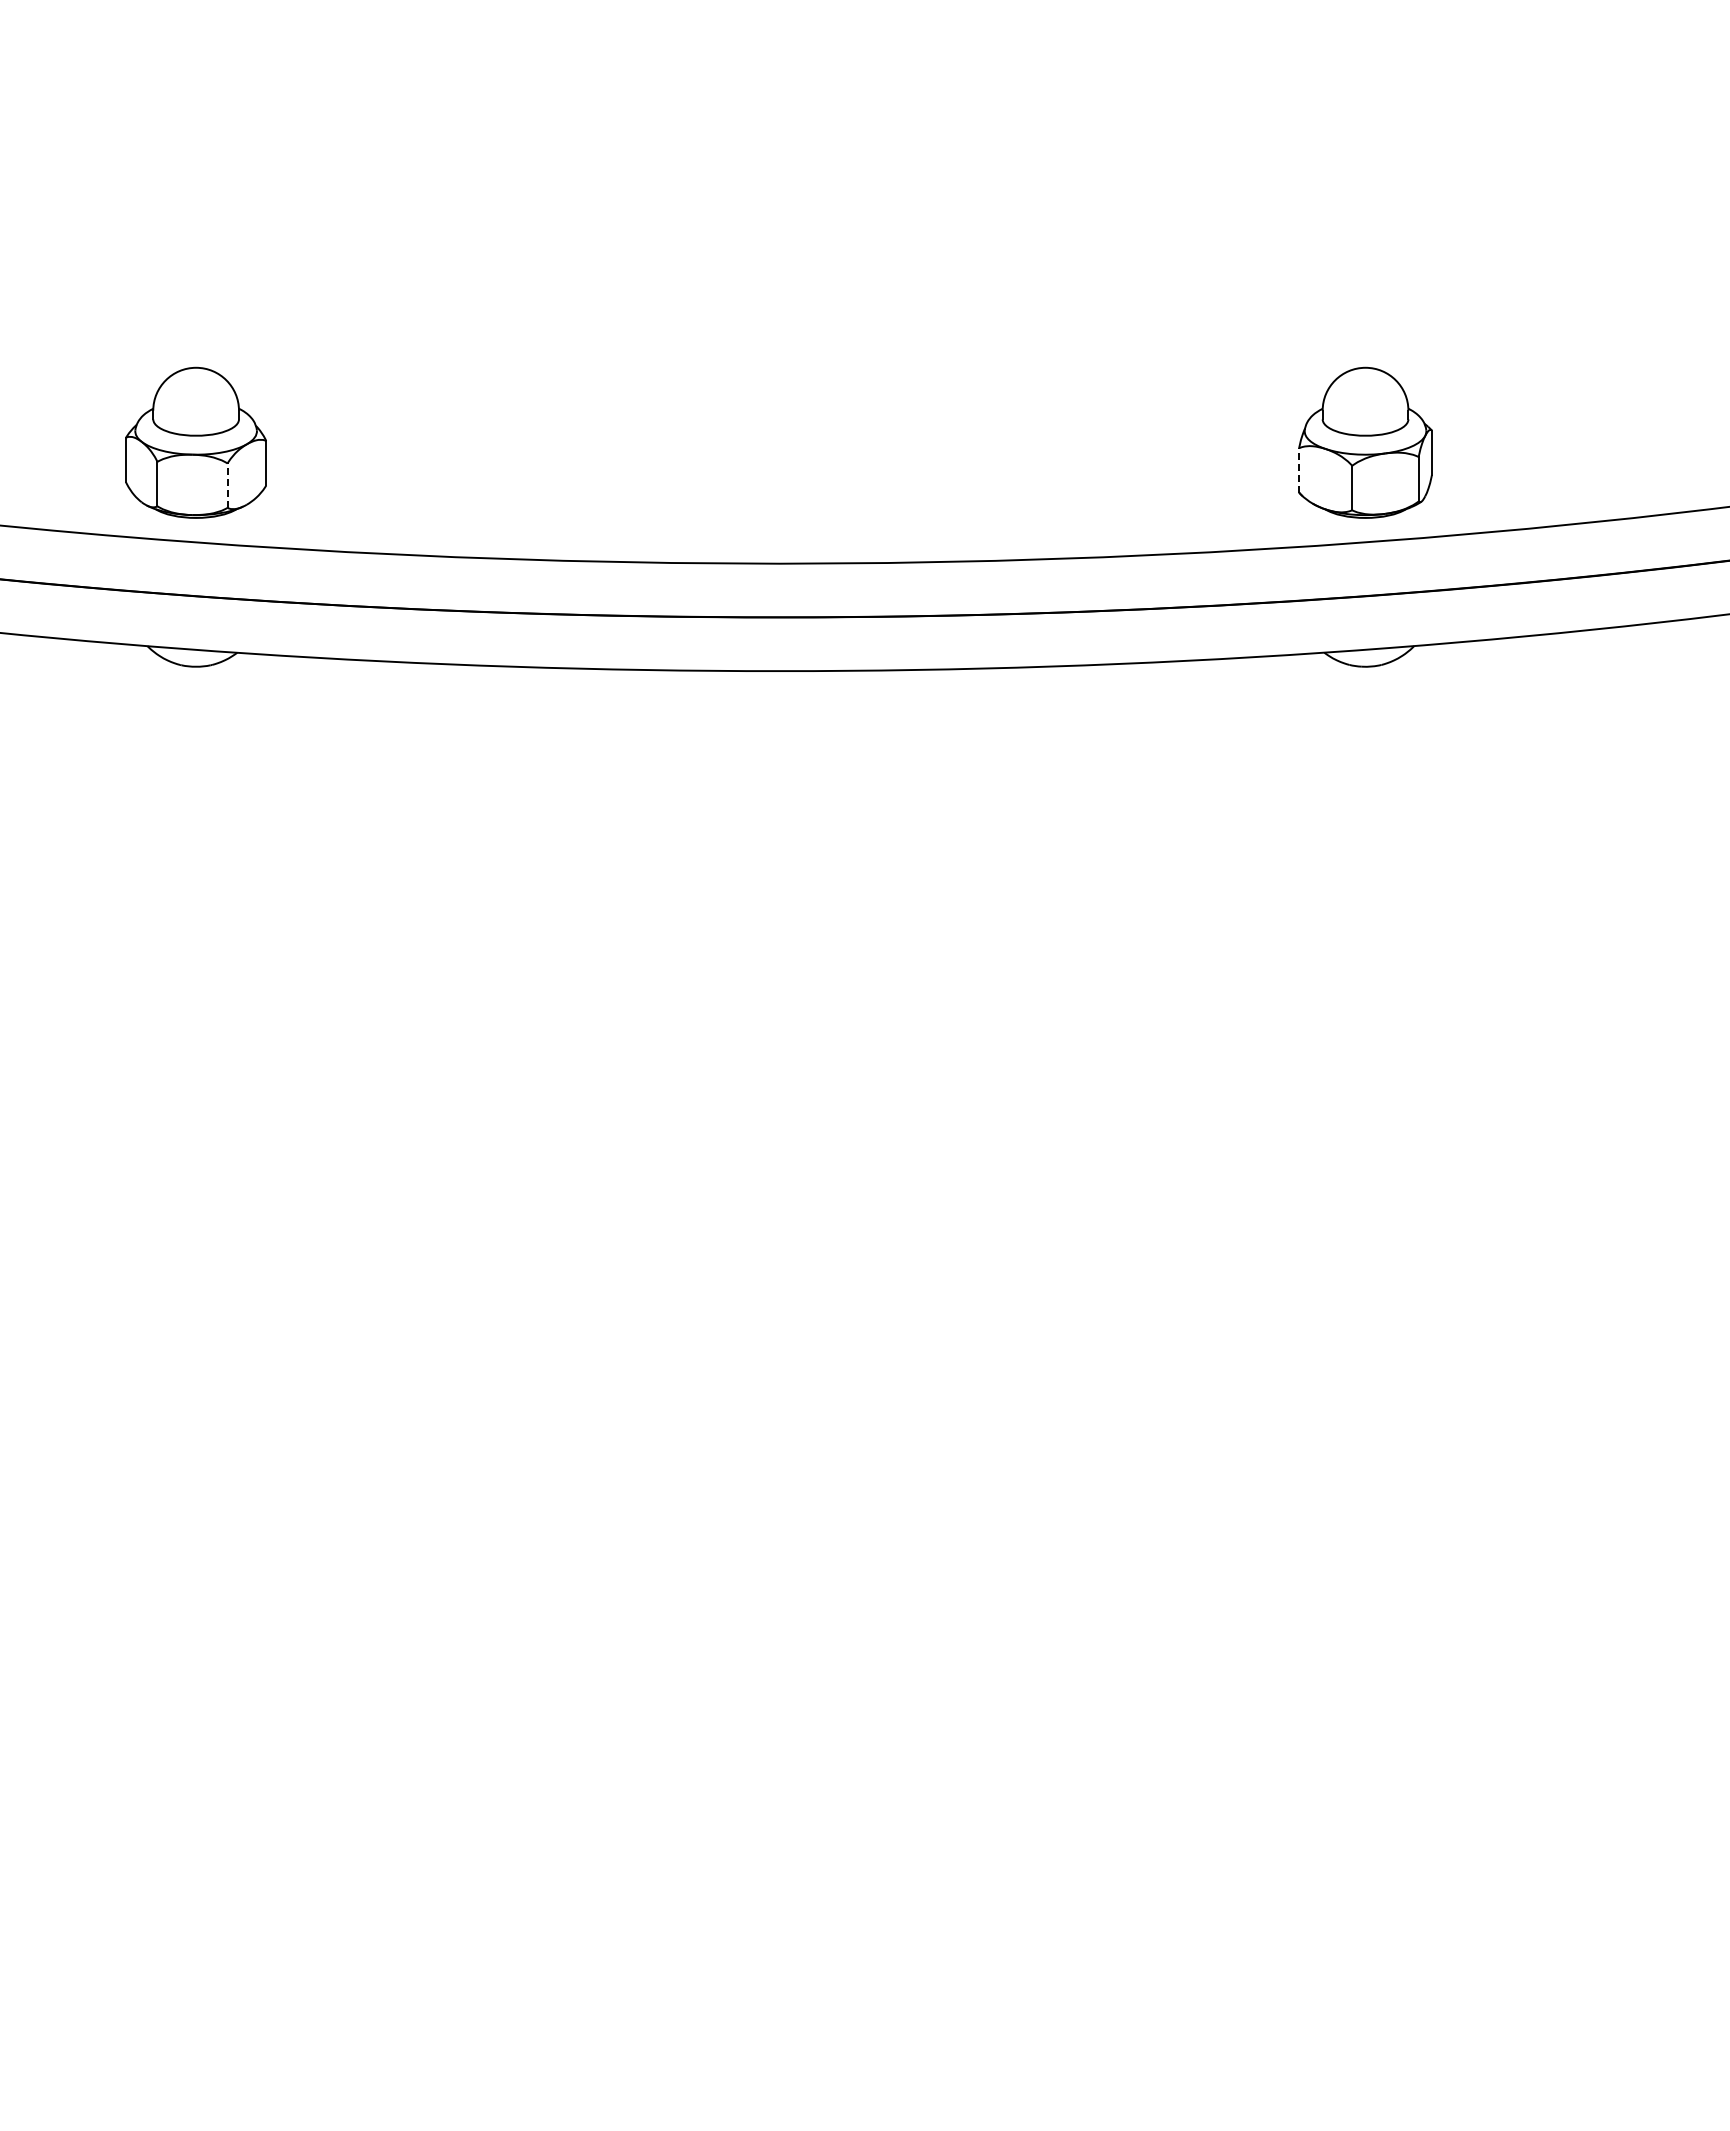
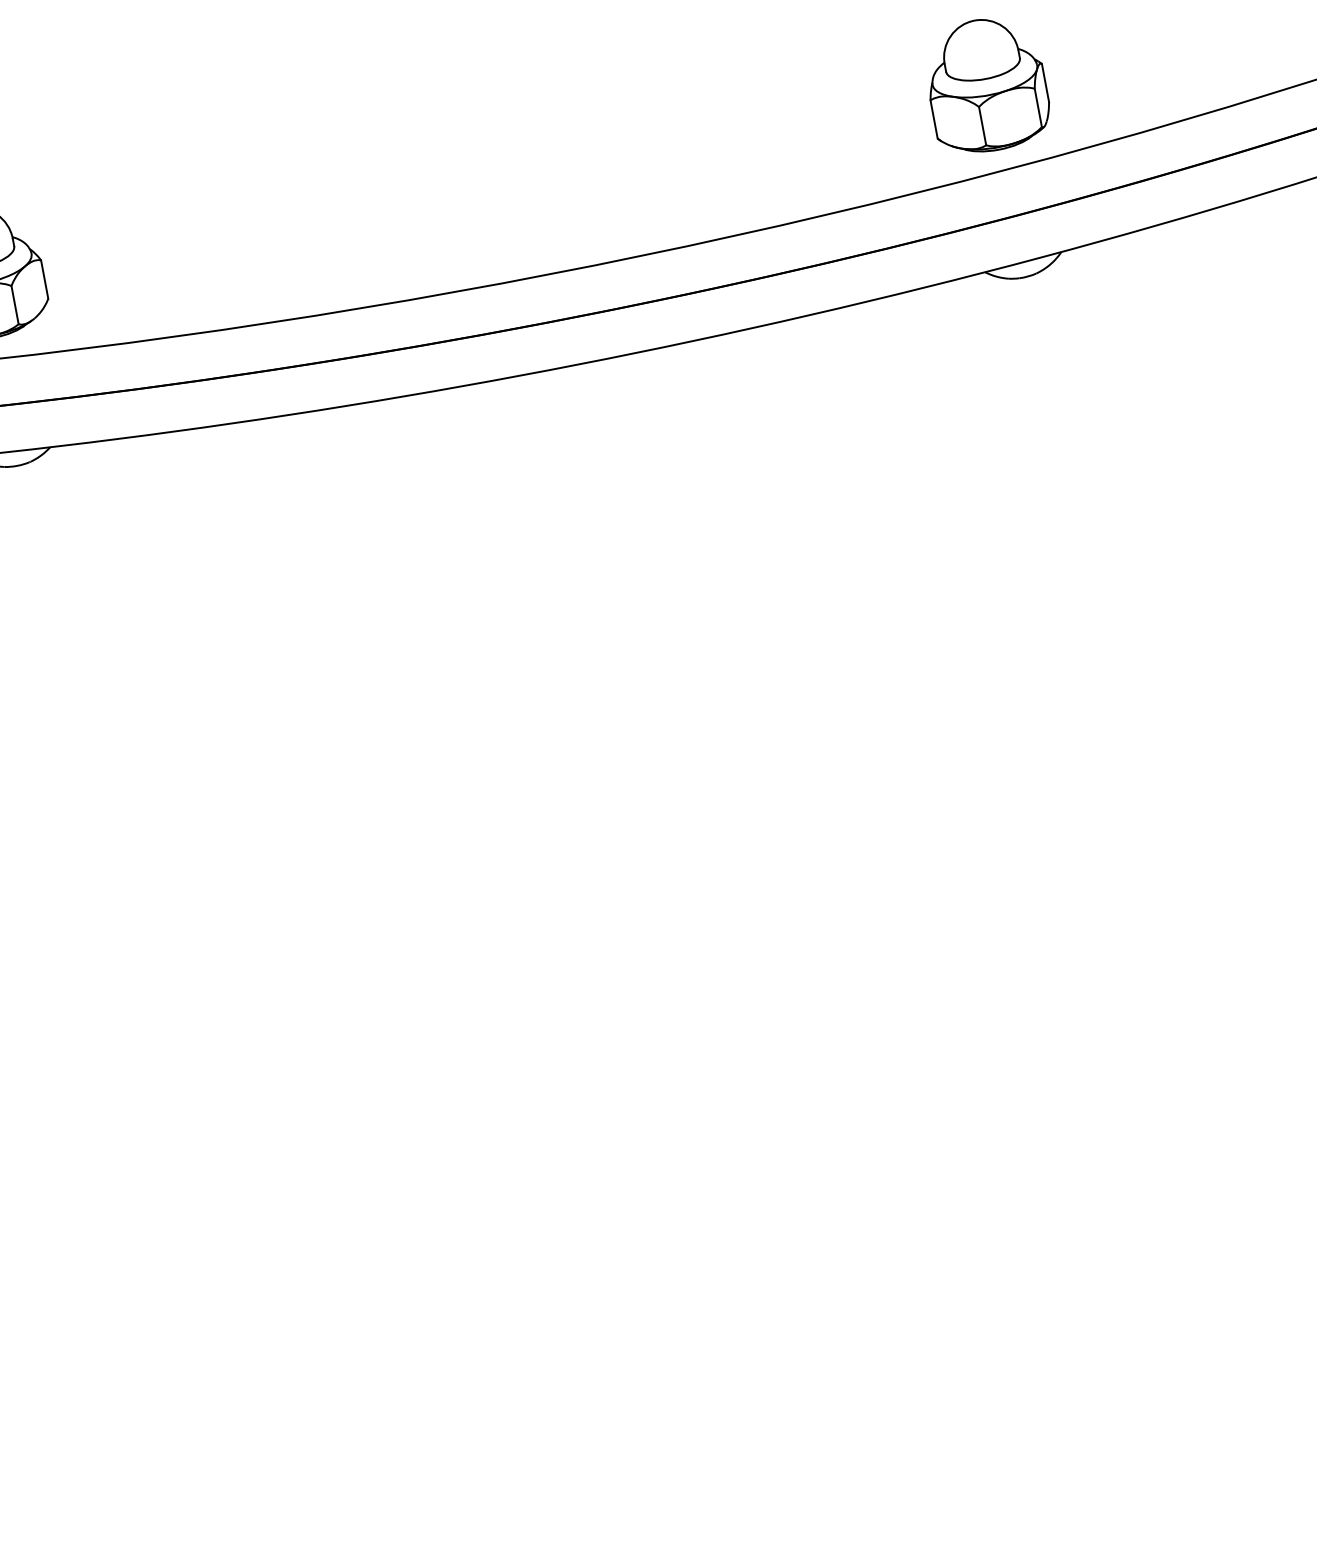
line: (1299, 469) -> (934, 118), dashed -> solid
line: (227, 485) -> (14, 304), dashed -> solid

